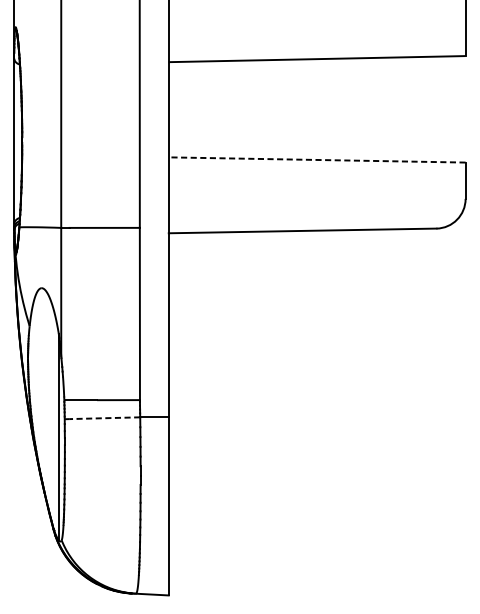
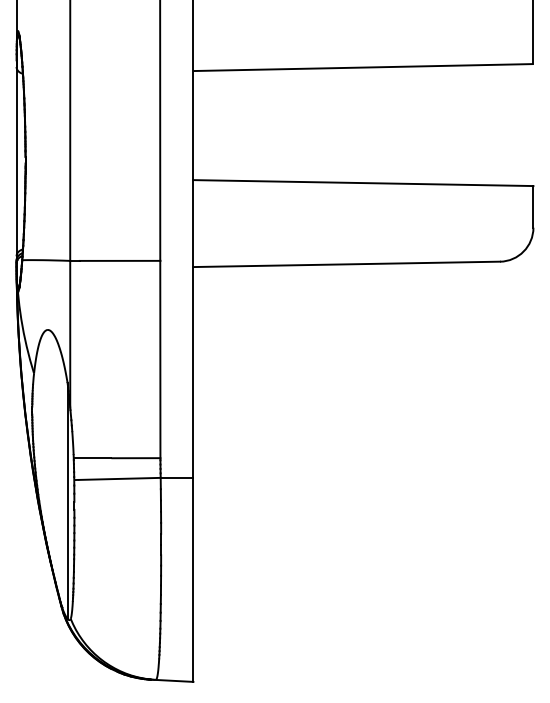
line: (316, 160) -> (362, 183), dashed -> solid
line: (104, 417) -> (119, 478), dashed -> solid

